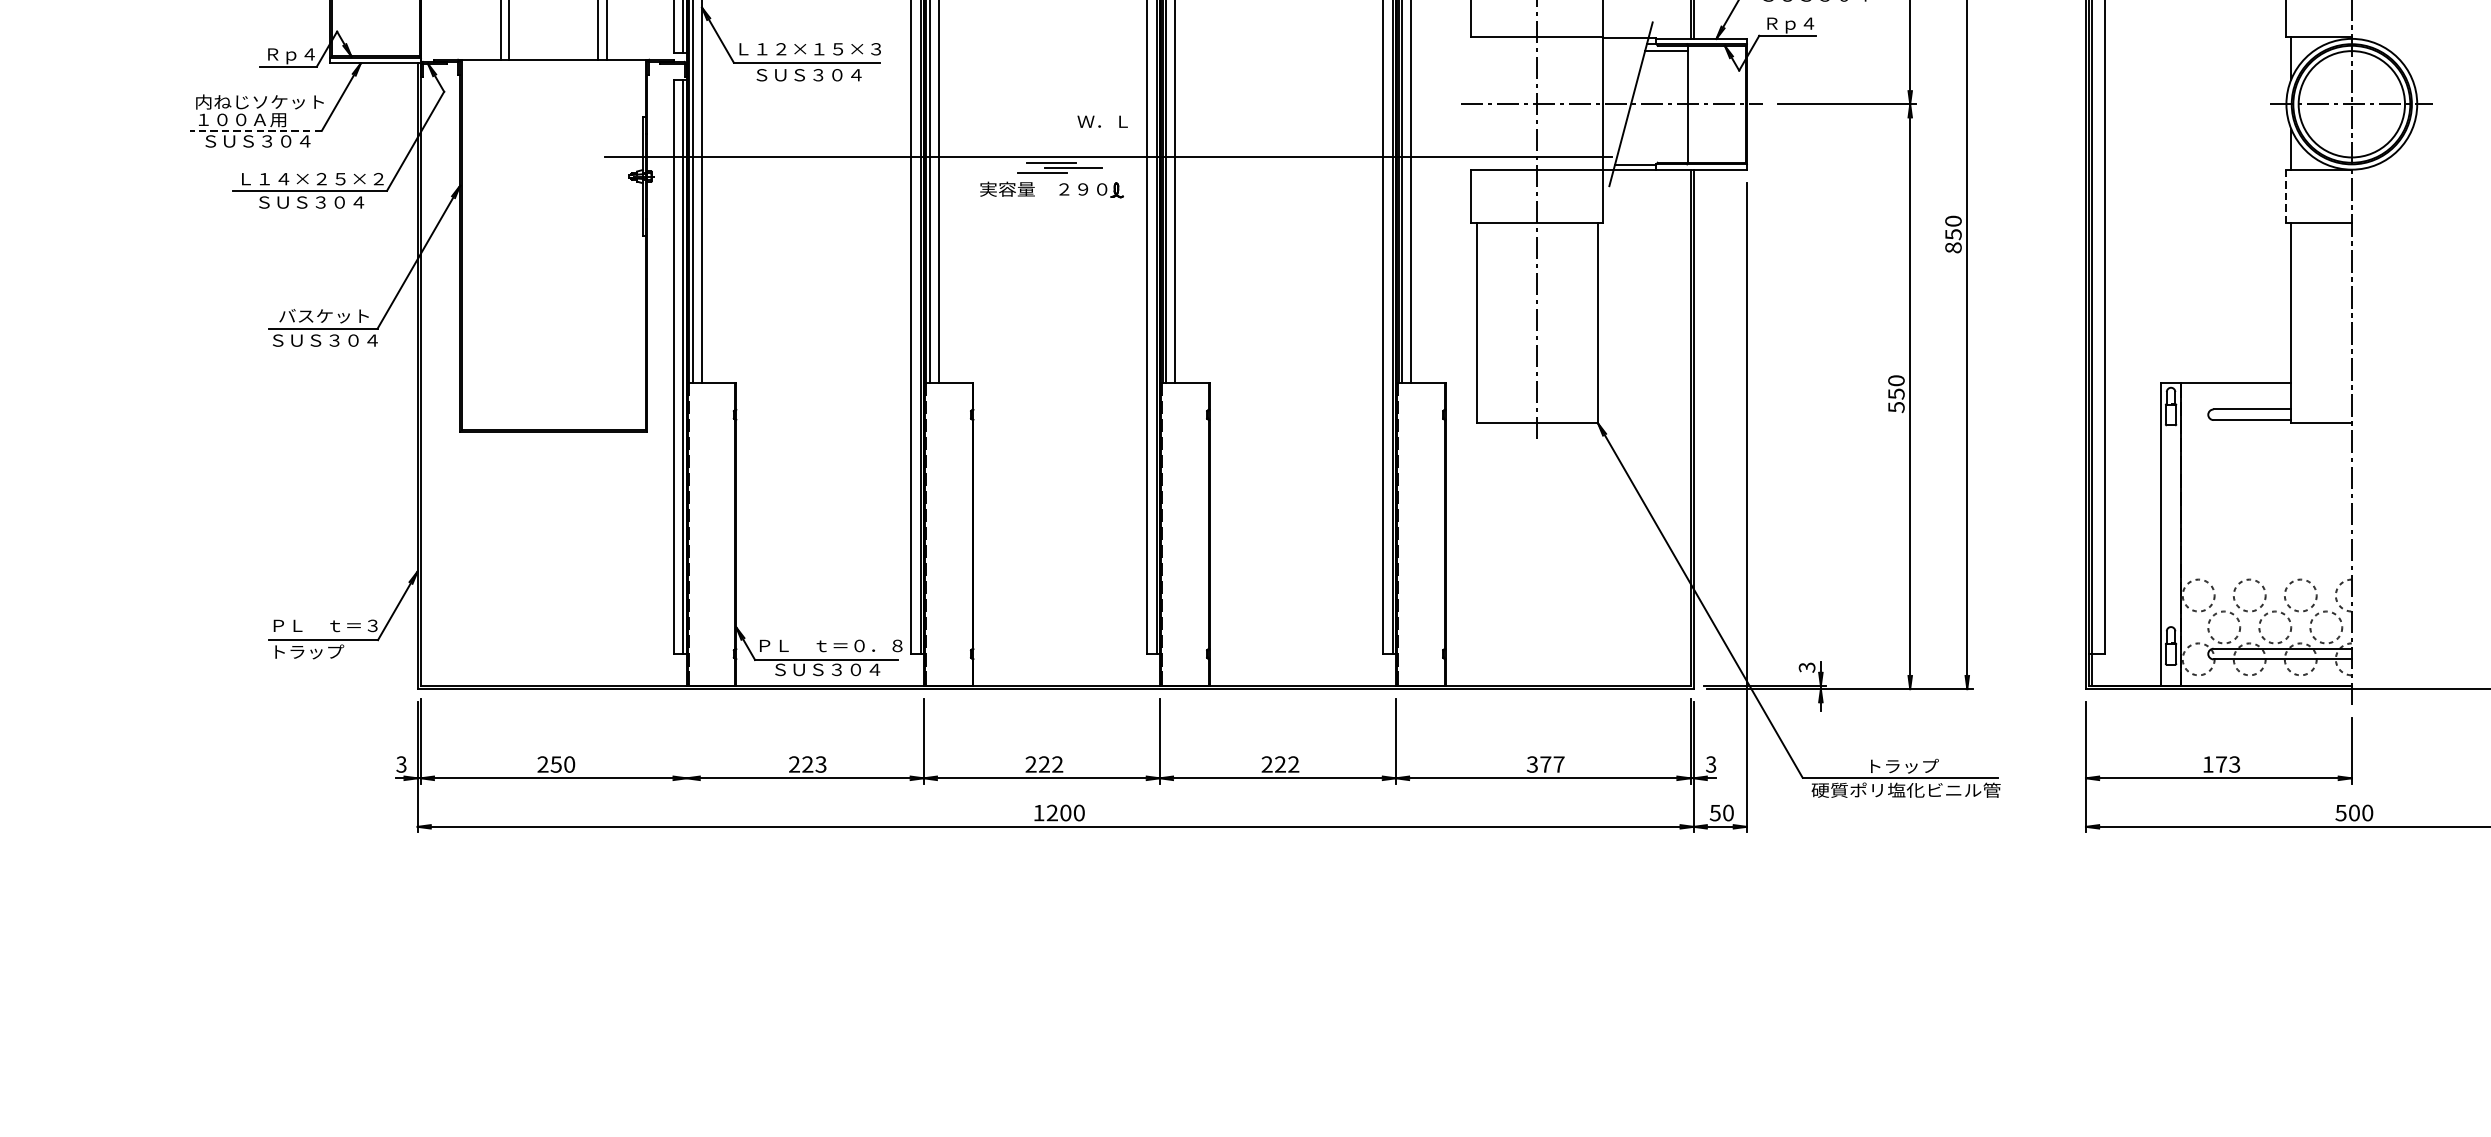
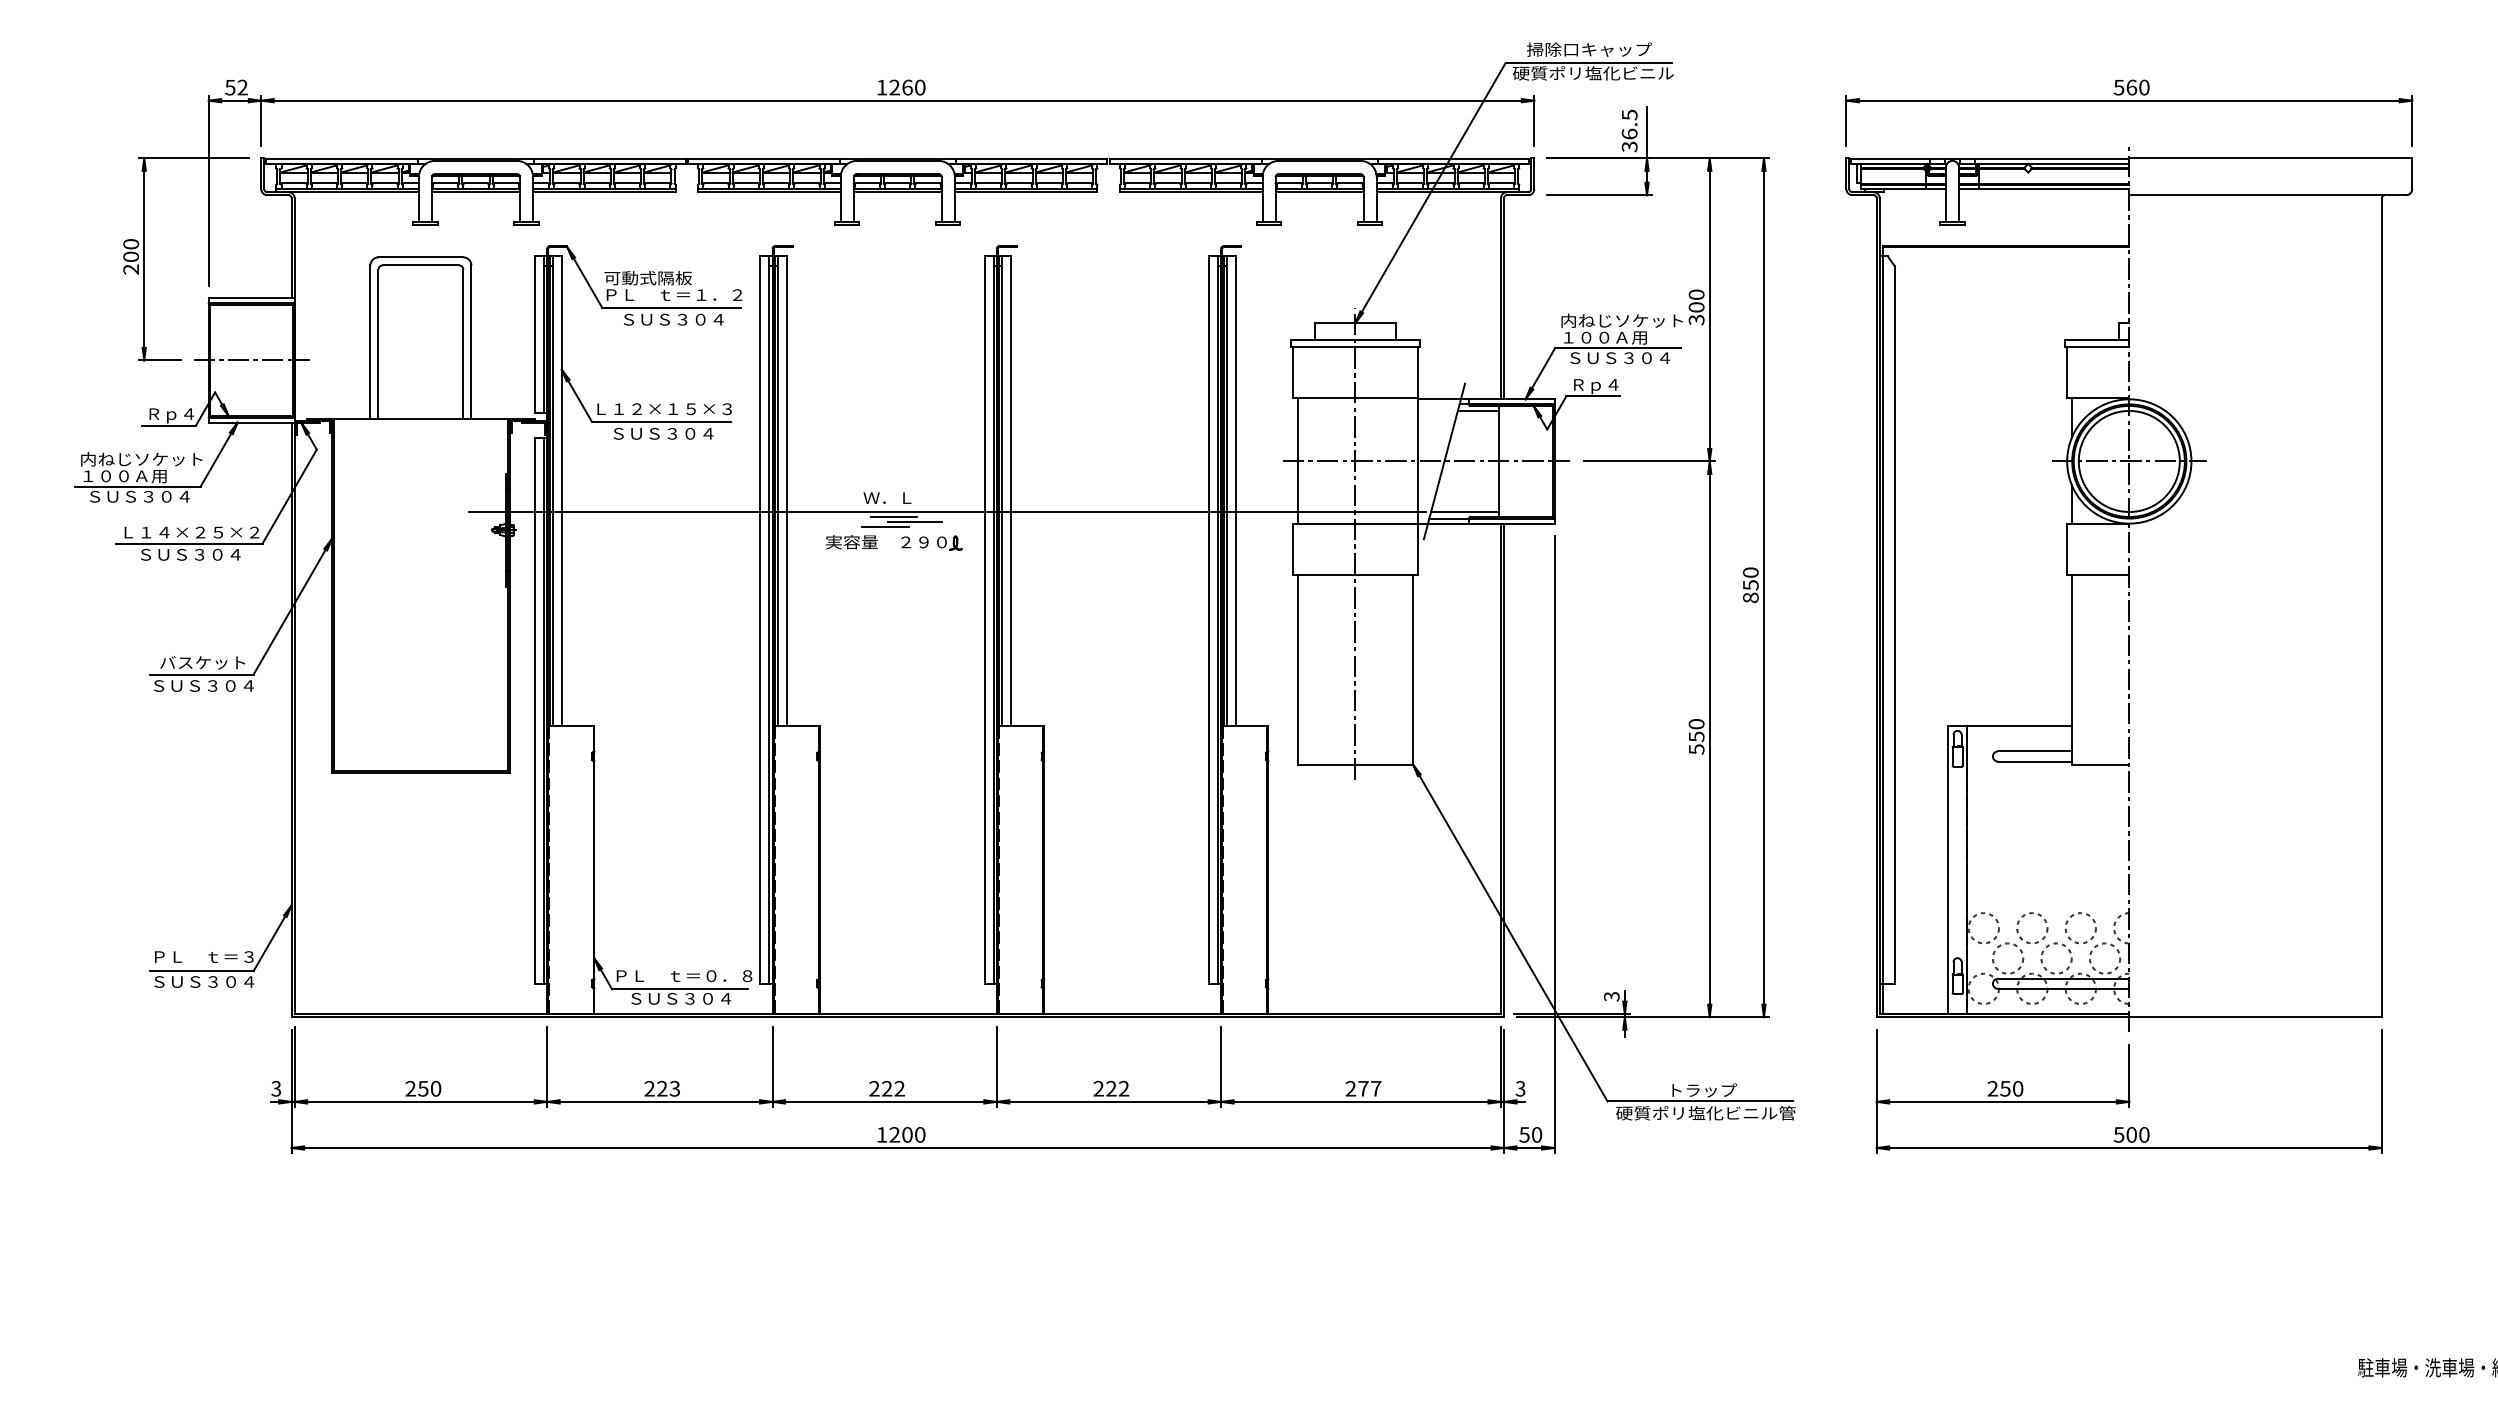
line: (1476, 103) -> (1297, 460), added
text: (1102, 121) -> (887, 497), moved
line: (255, 130) -> (137, 486), dashed -> solid
line: (1652, 157) -> (1464, 512), added
line: (2285, 195) -> (2066, 548), dashed -> solid
text: (325, 651) -> (204, 981), トラップ -> ＳＵＳ３０４
line: (686, 741) -> (547, 1066), added
text: (1532, 764) -> (1350, 1088), 377 -> 277
text: (2221, 764) -> (2005, 1088), 173 -> 250

